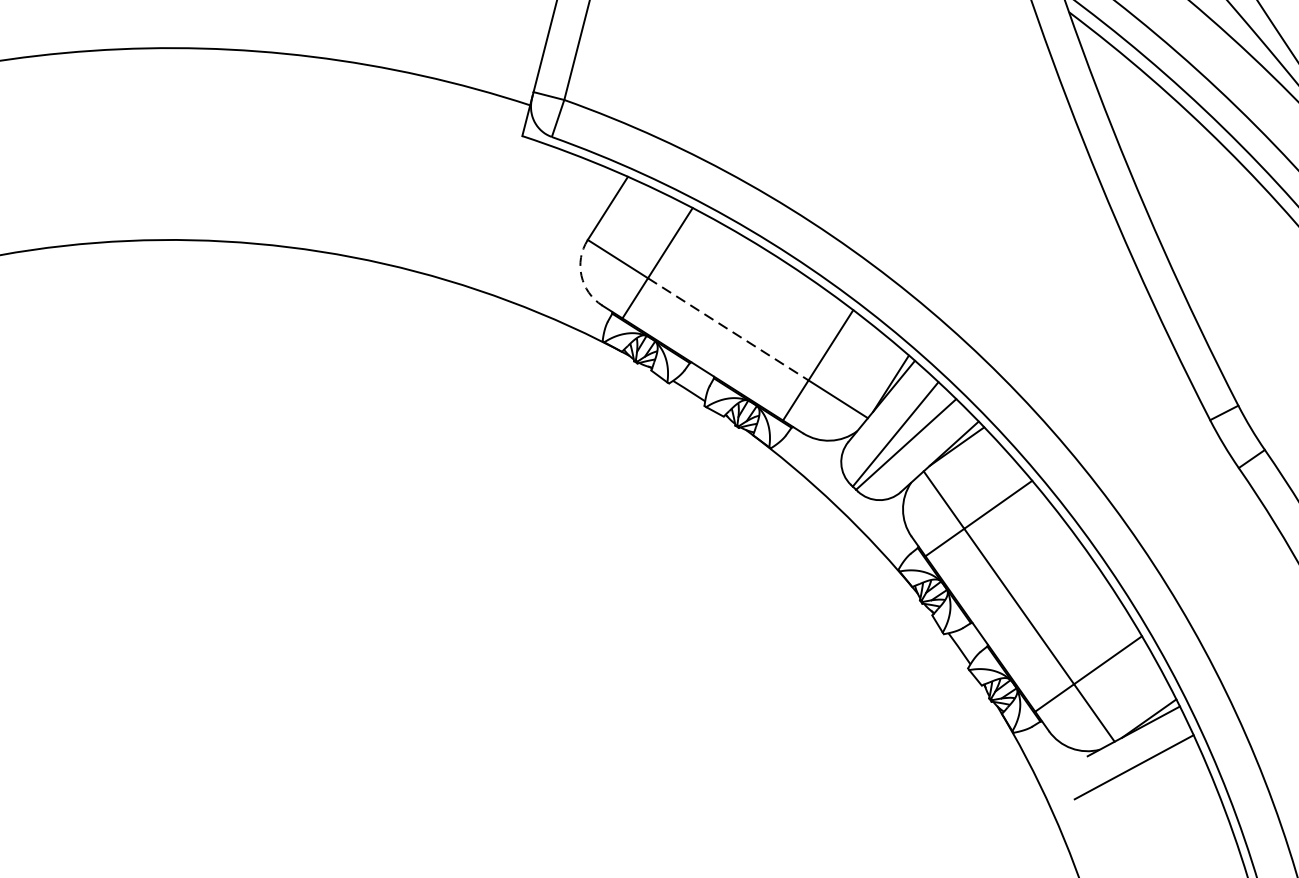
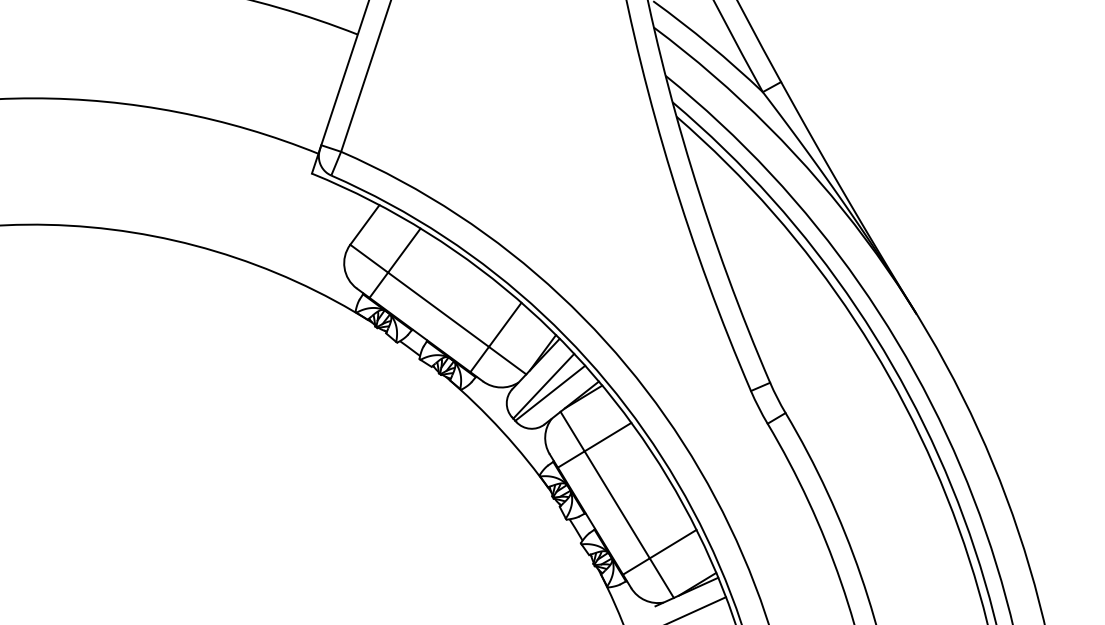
arc: (581, 276) -> (344, 268), dashed -> solid
line: (728, 328) -> (438, 309), dashed -> solid

